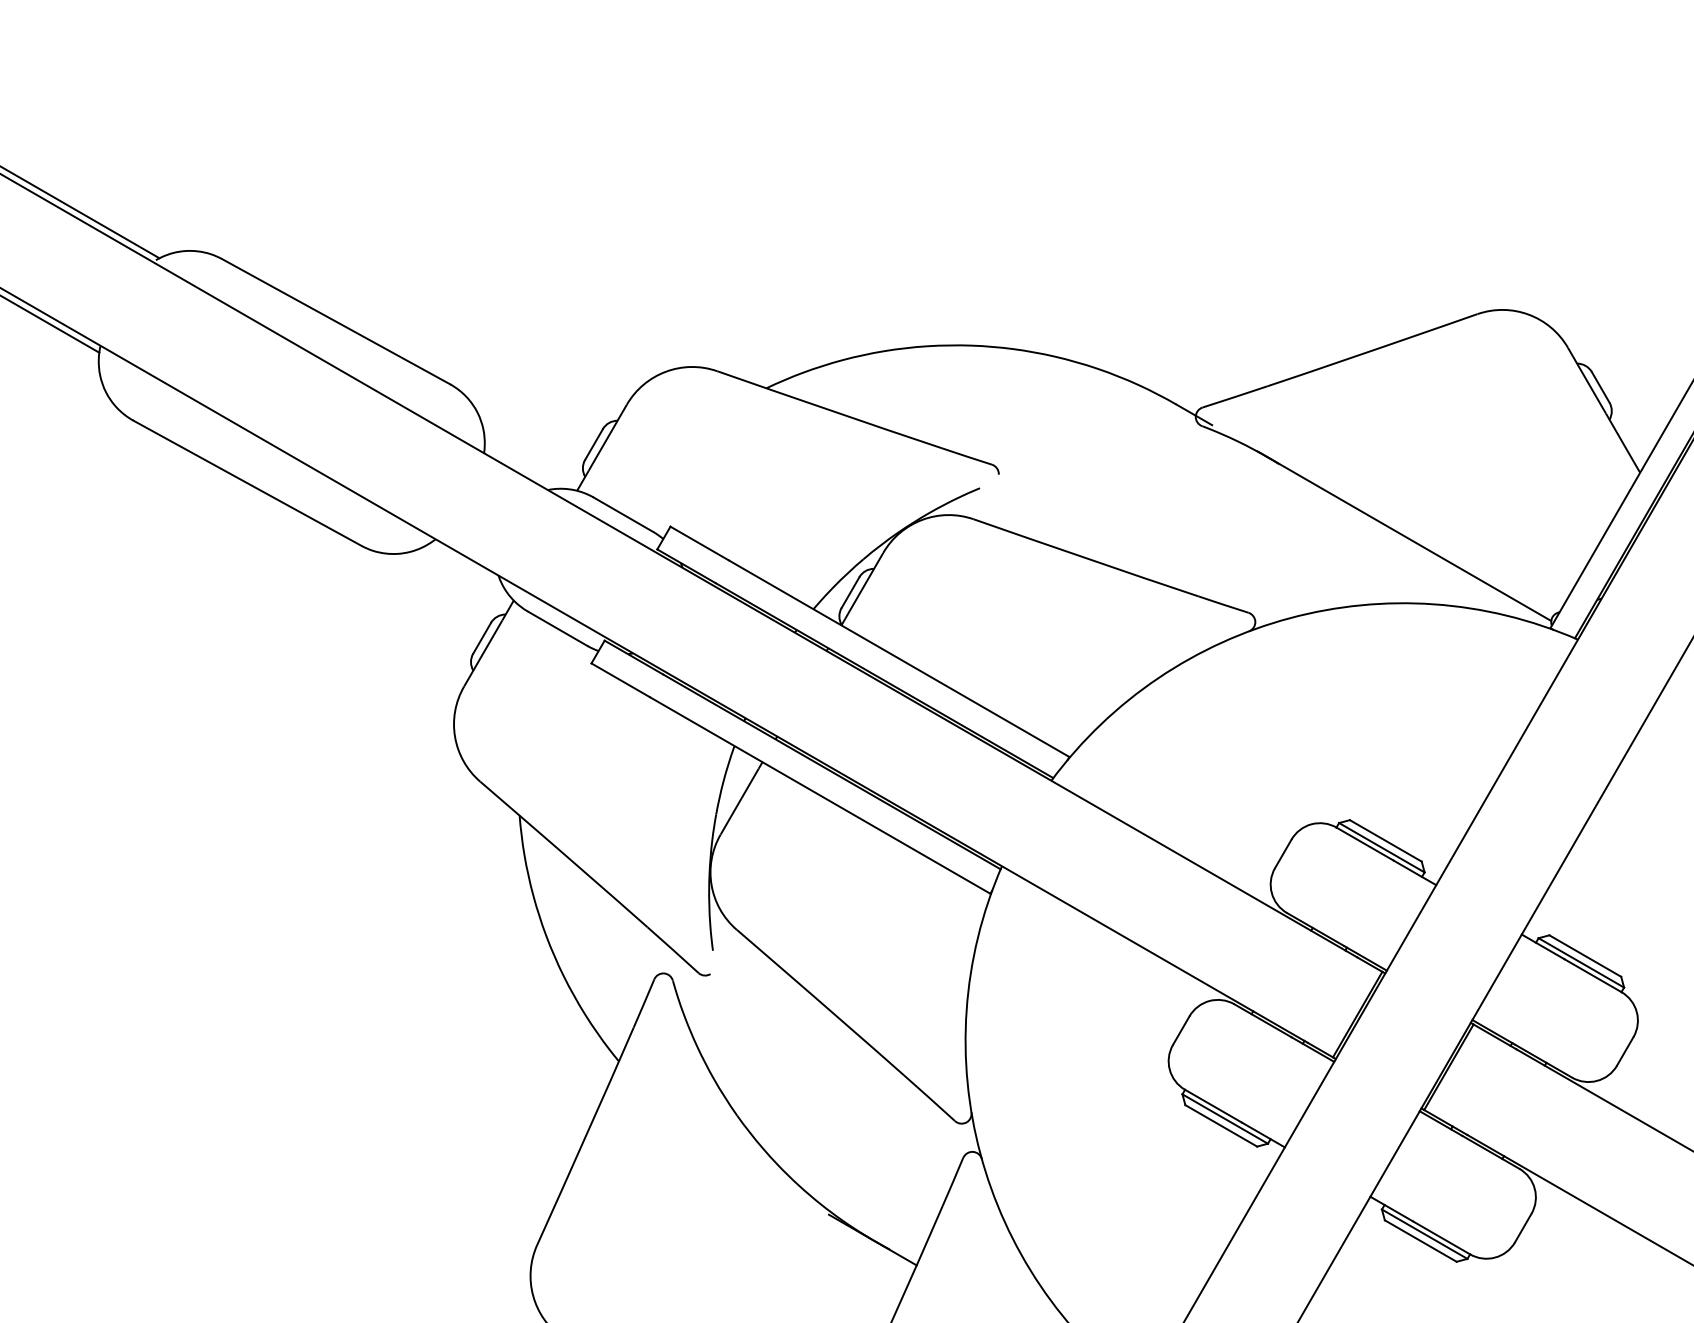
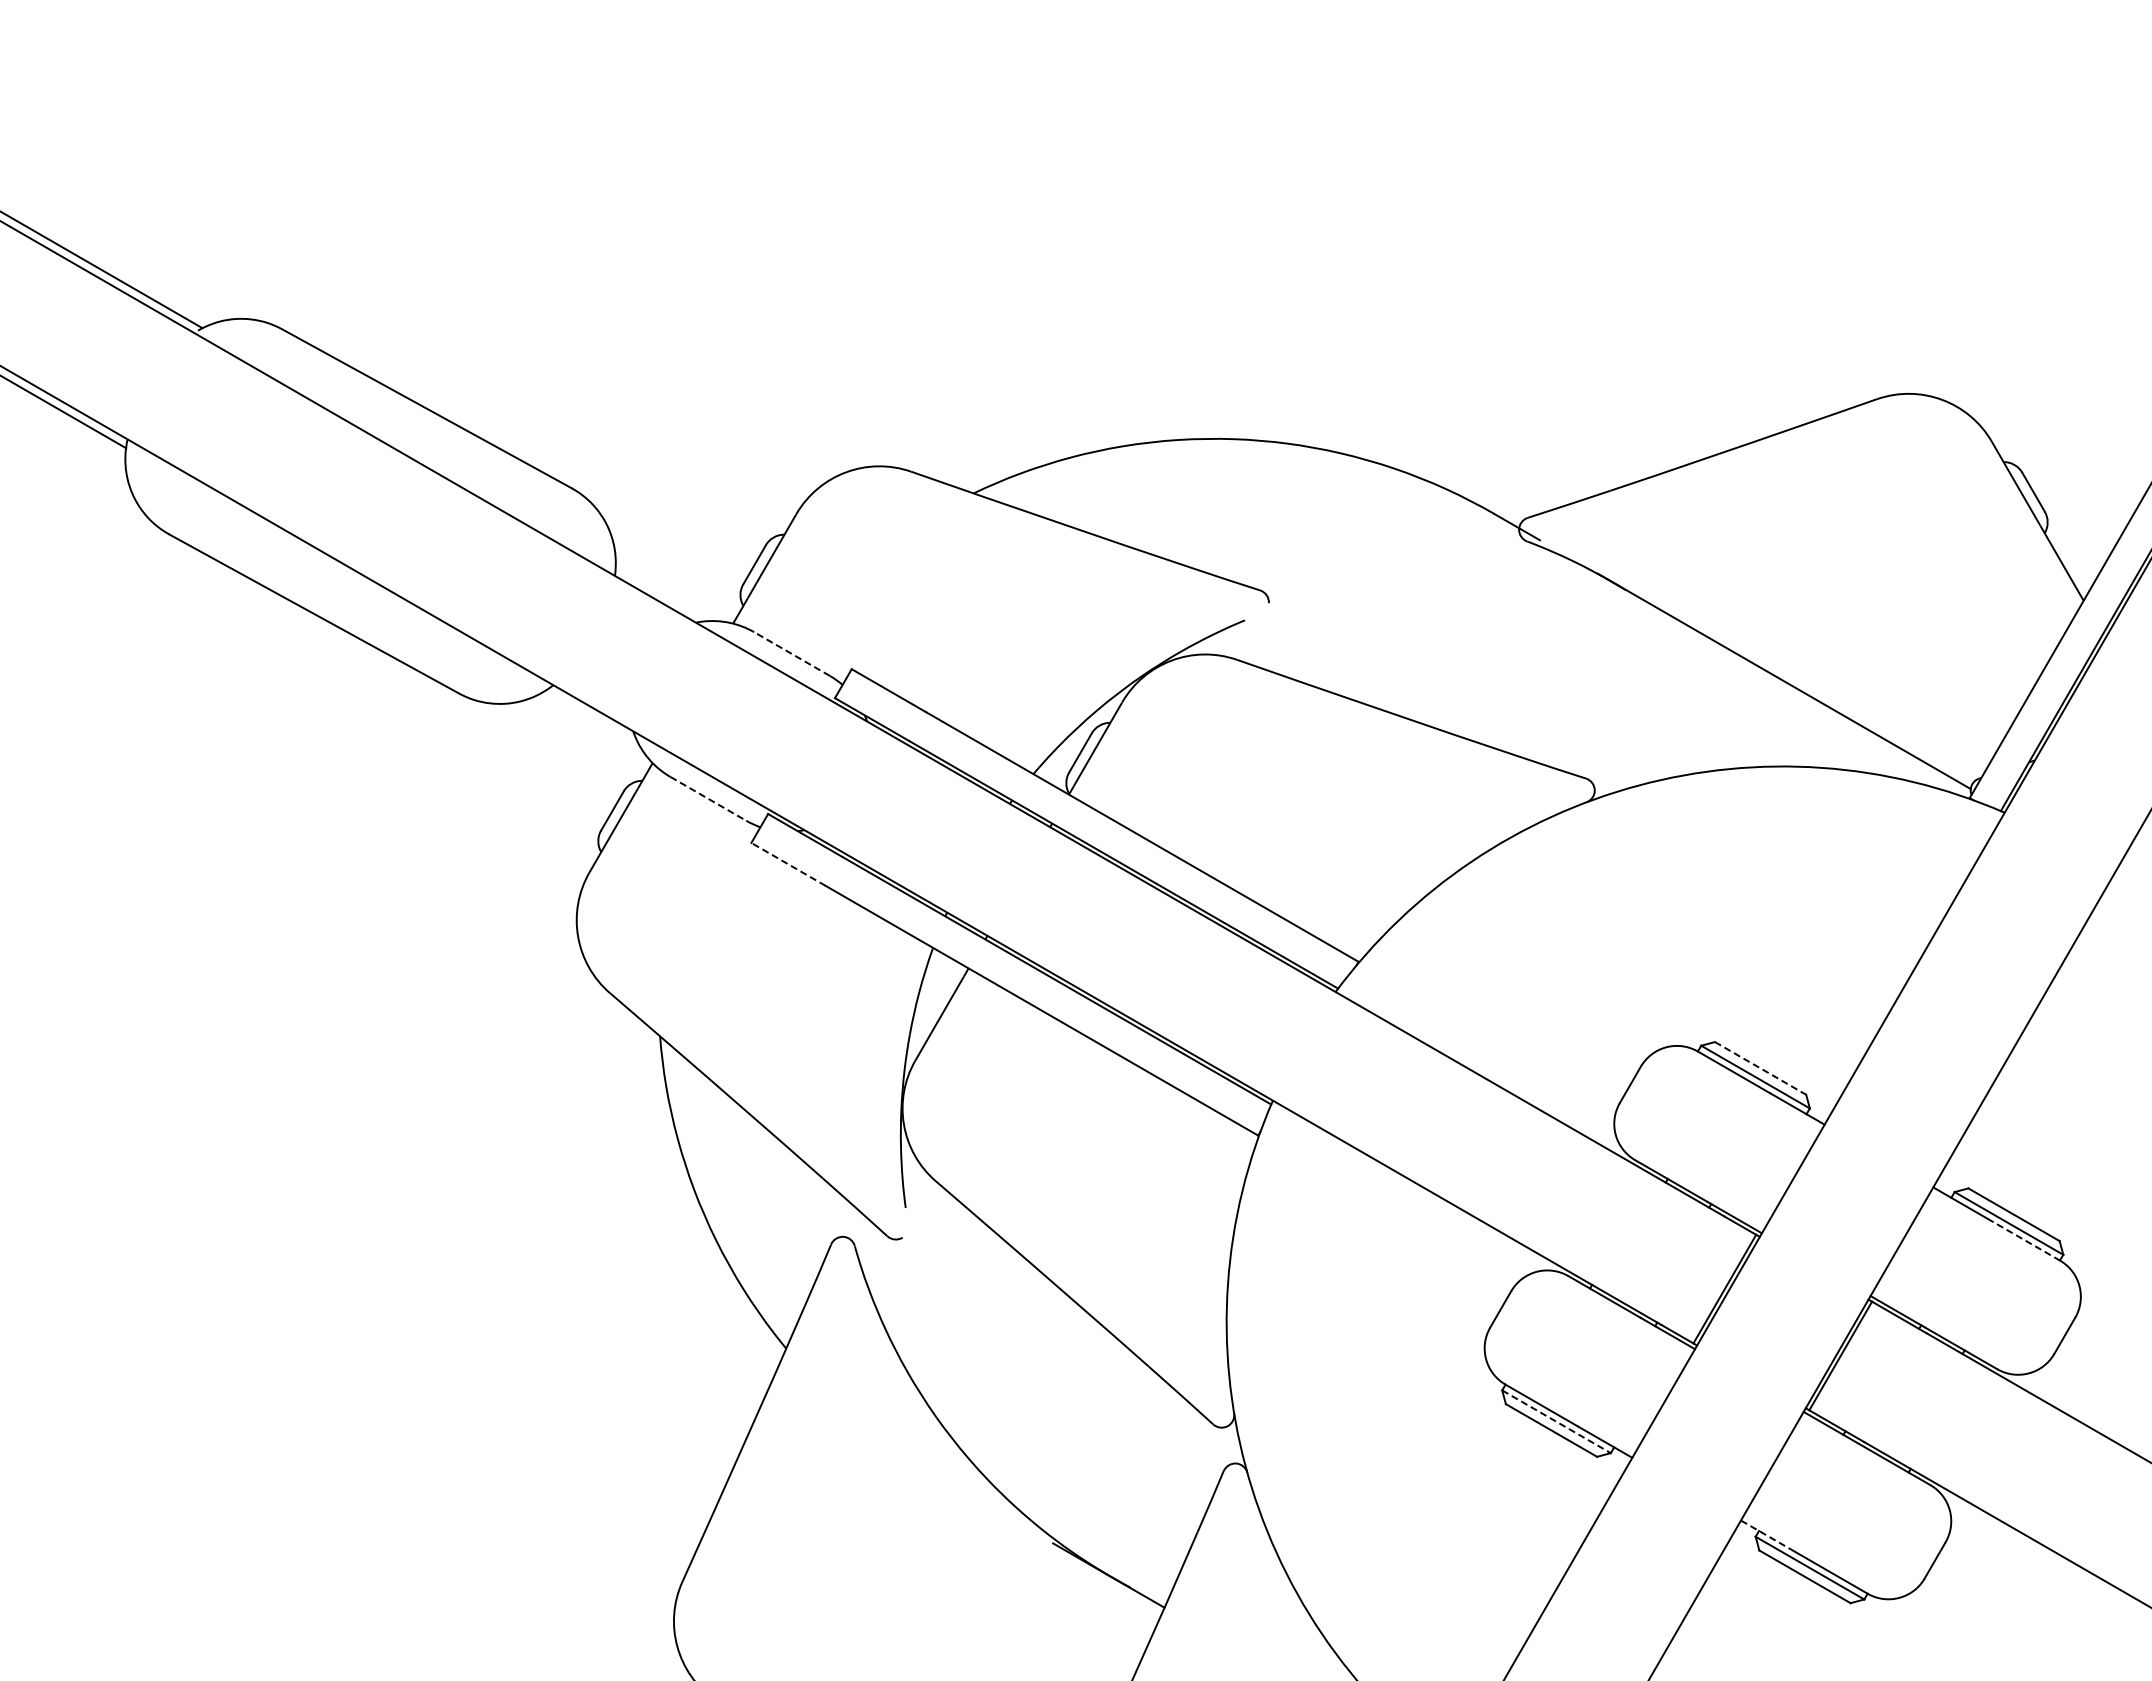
line: (623, 515) -> (792, 654), solid -> dashed
line: (557, 628) -> (708, 798), solid -> dashed
line: (620, 680) -> (788, 864), solid -> dashed
line: (1385, 840) -> (1760, 1068), solid -> dashed
line: (1592, 975) -> (2023, 1239), solid -> dashed
line: (1225, 1118) -> (1556, 1421), solid -> dashed
line: (1392, 1209) -> (1768, 1536), solid -> dashed

